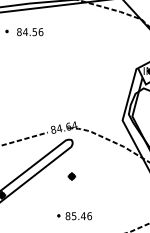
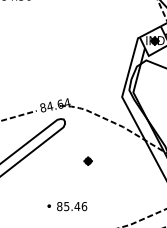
part: (71, 176) -> (87, 161), moved

